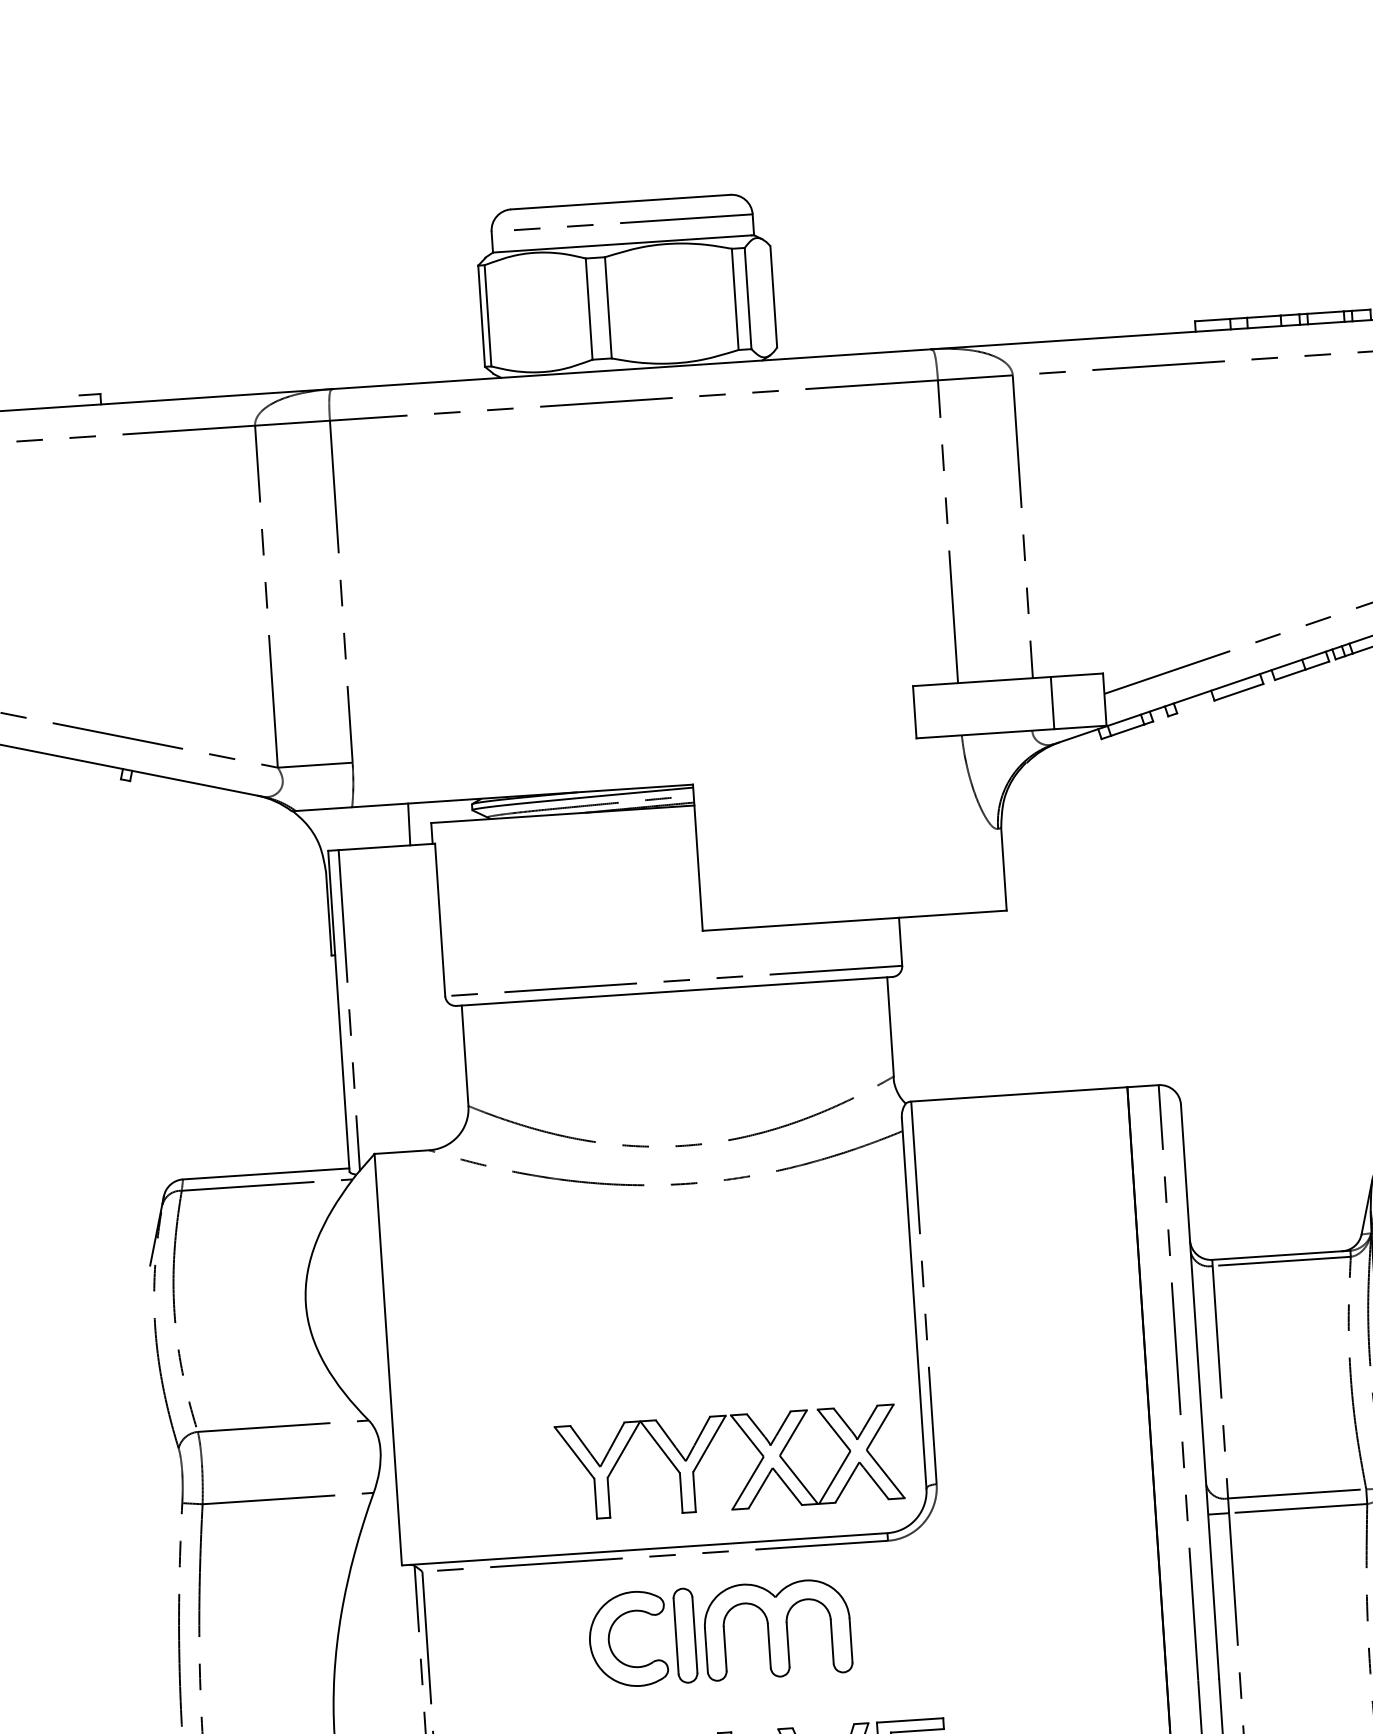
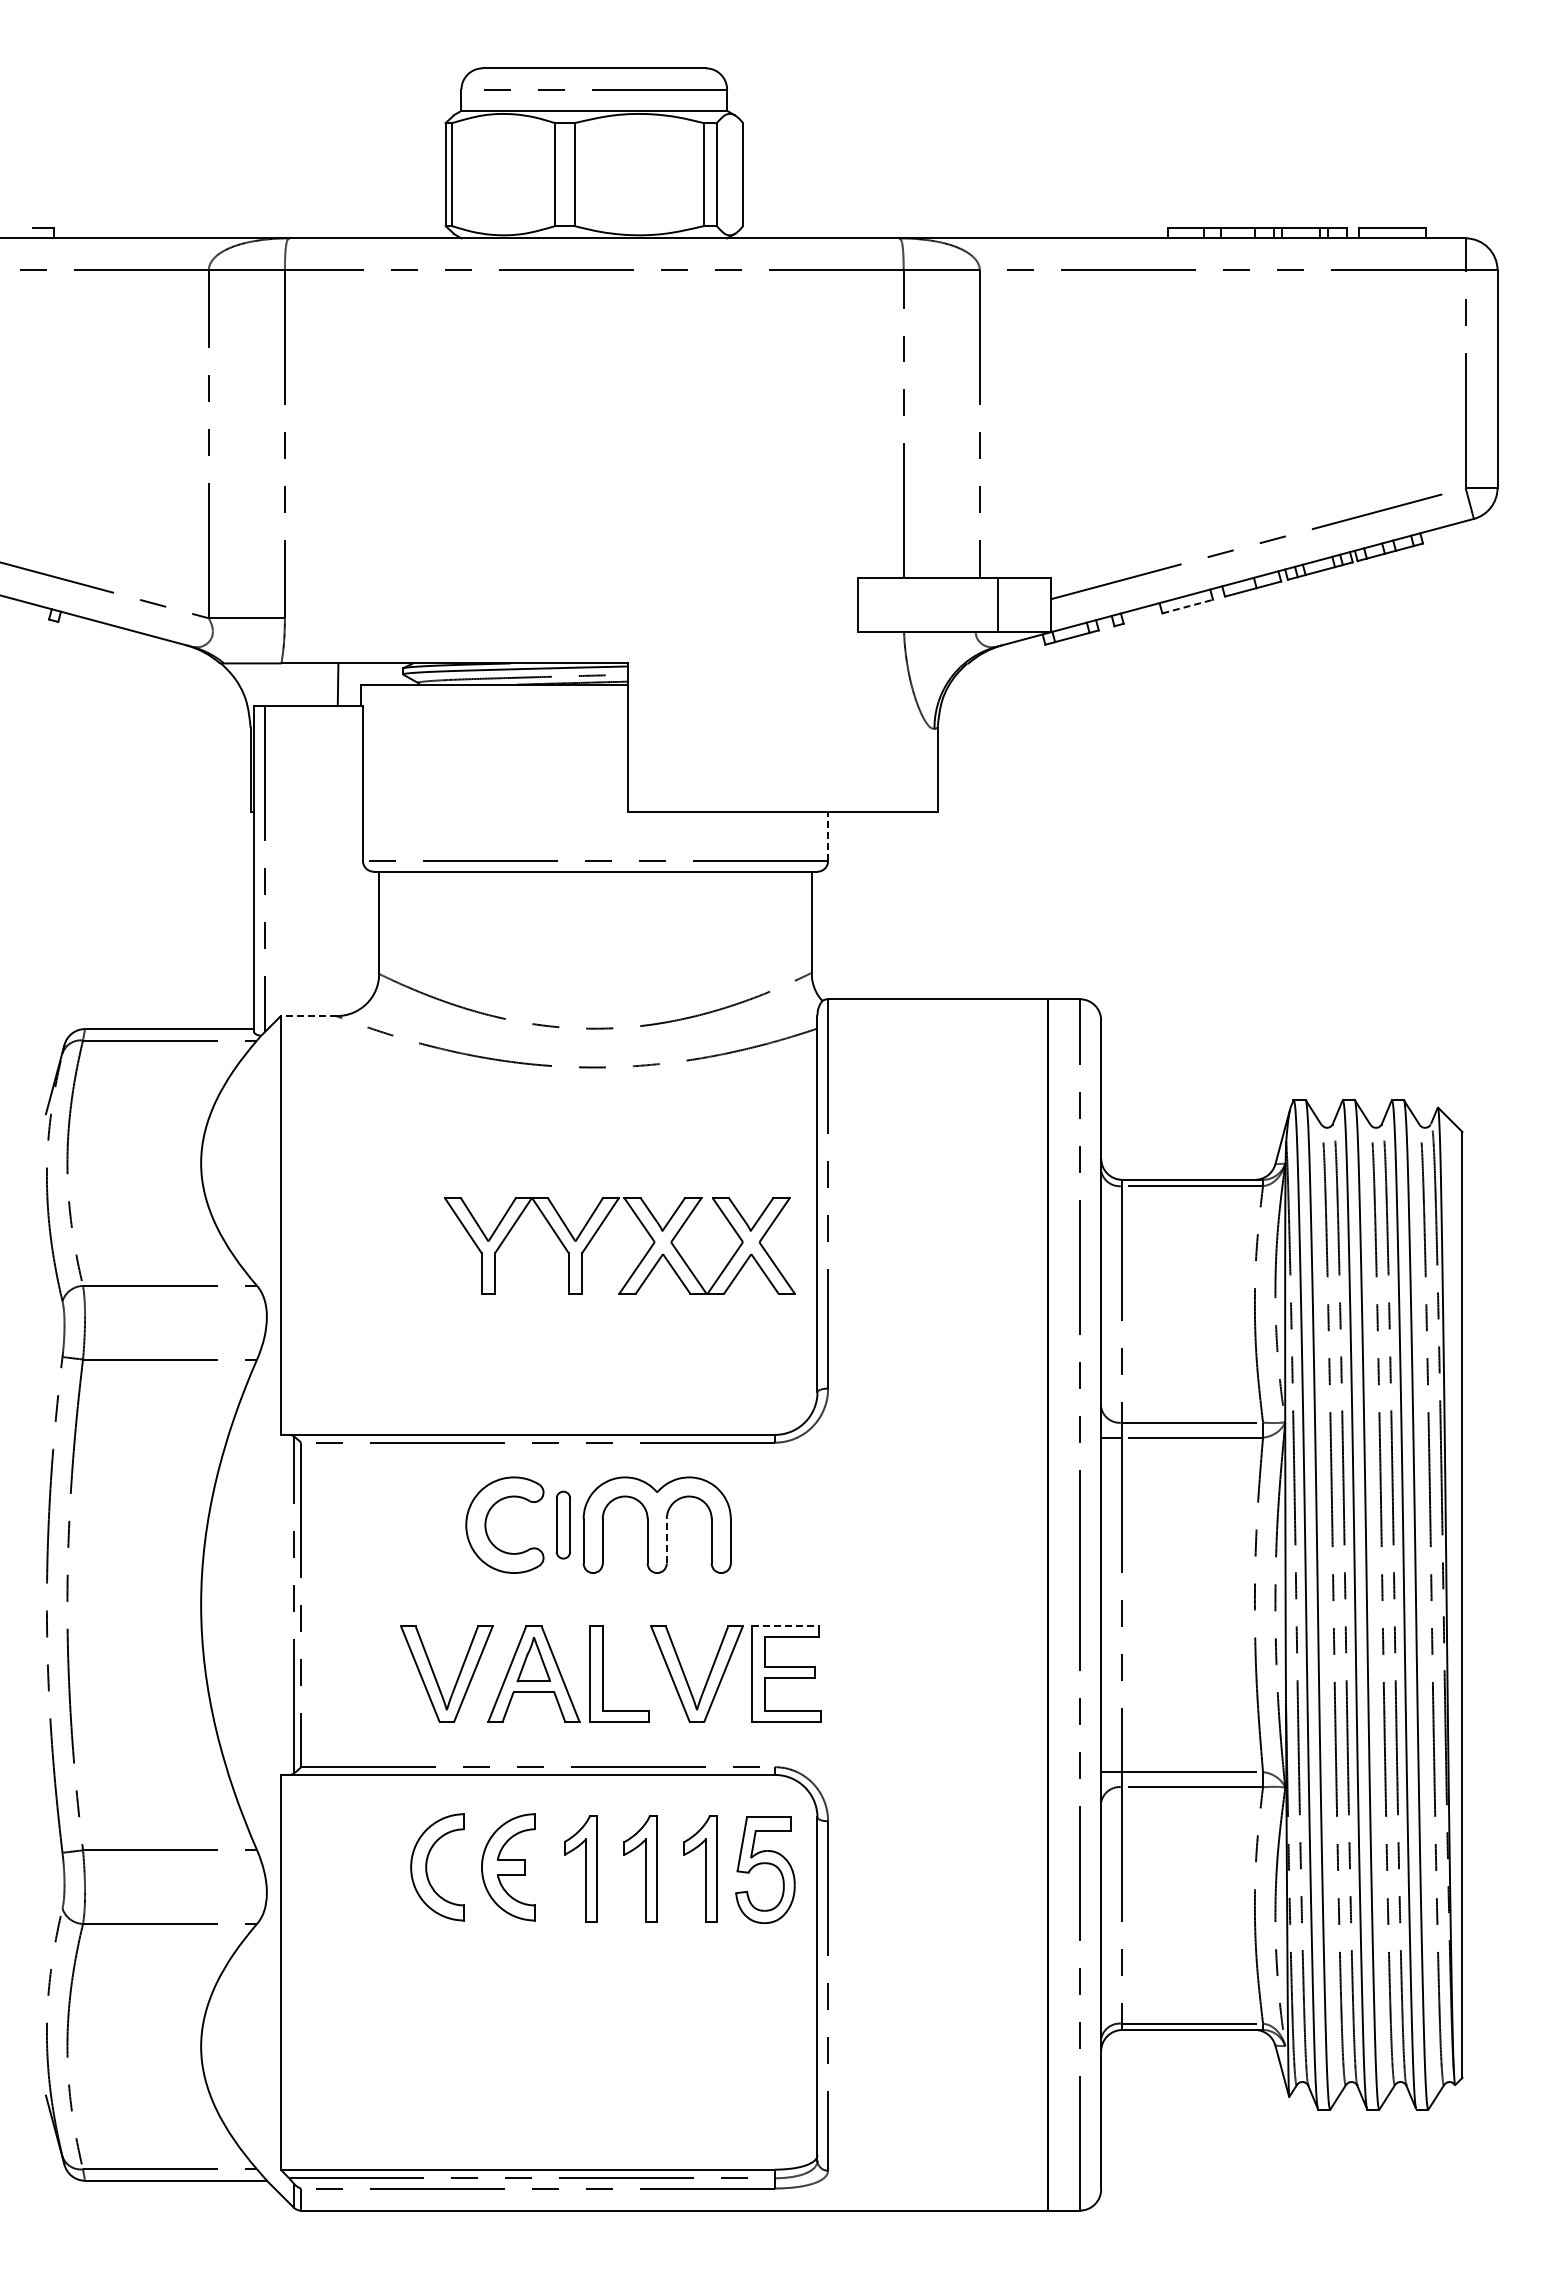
line: (1239, 692) -> (1188, 606), solid -> dashed
line: (901, 941) -> (828, 836), solid -> dashed
line: (401, 1152) -> (308, 1016), solid -> dashed
part: (706, 1450) -> (597, 1232), moved
part: (685, 1634) -> (563, 1524), size x0.7
line: (787, 1643) -> (666, 1540), solid -> dashed
line: (910, 1720) -> (785, 1626), solid -> dashed

